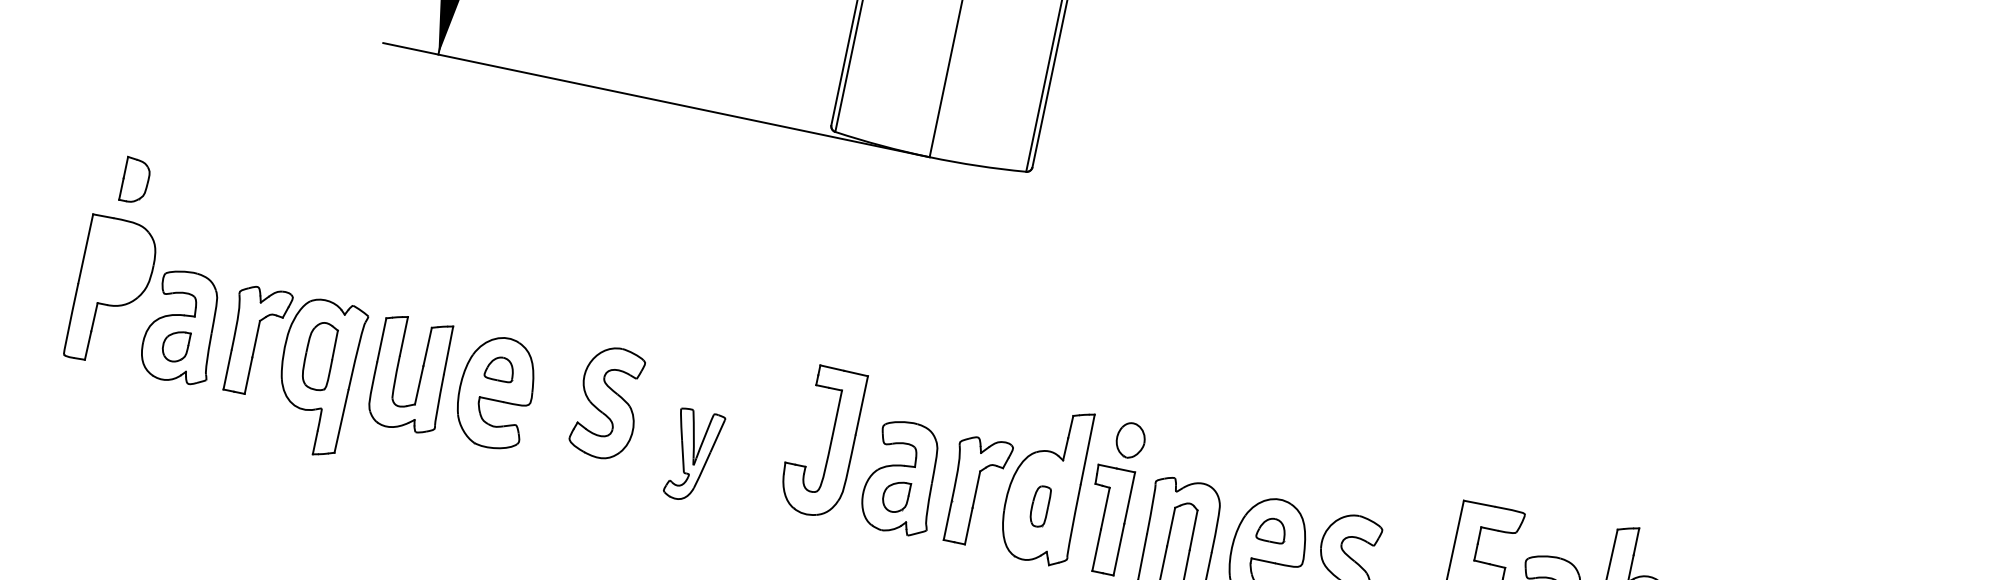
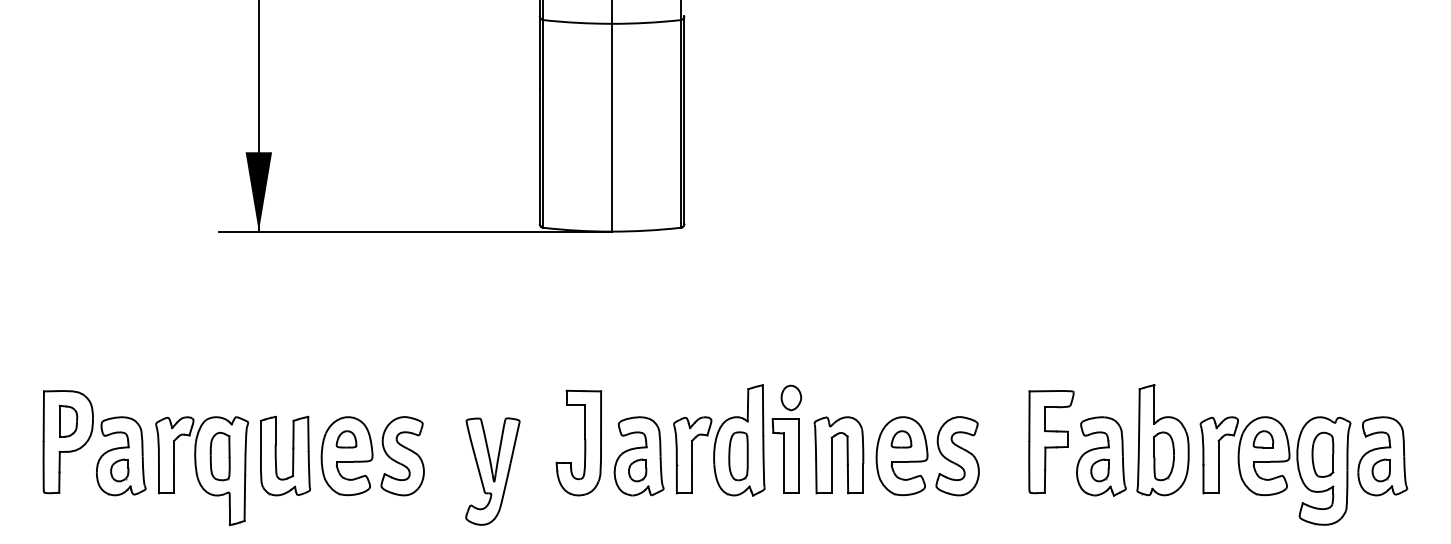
part: (135, 179) -> (68, 420), moved
part: (607, 403) -> (402, 456), moved
part: (693, 456) -> (492, 471), size x1.67
part: (1040, 506) -> (738, 456), size x1.67

